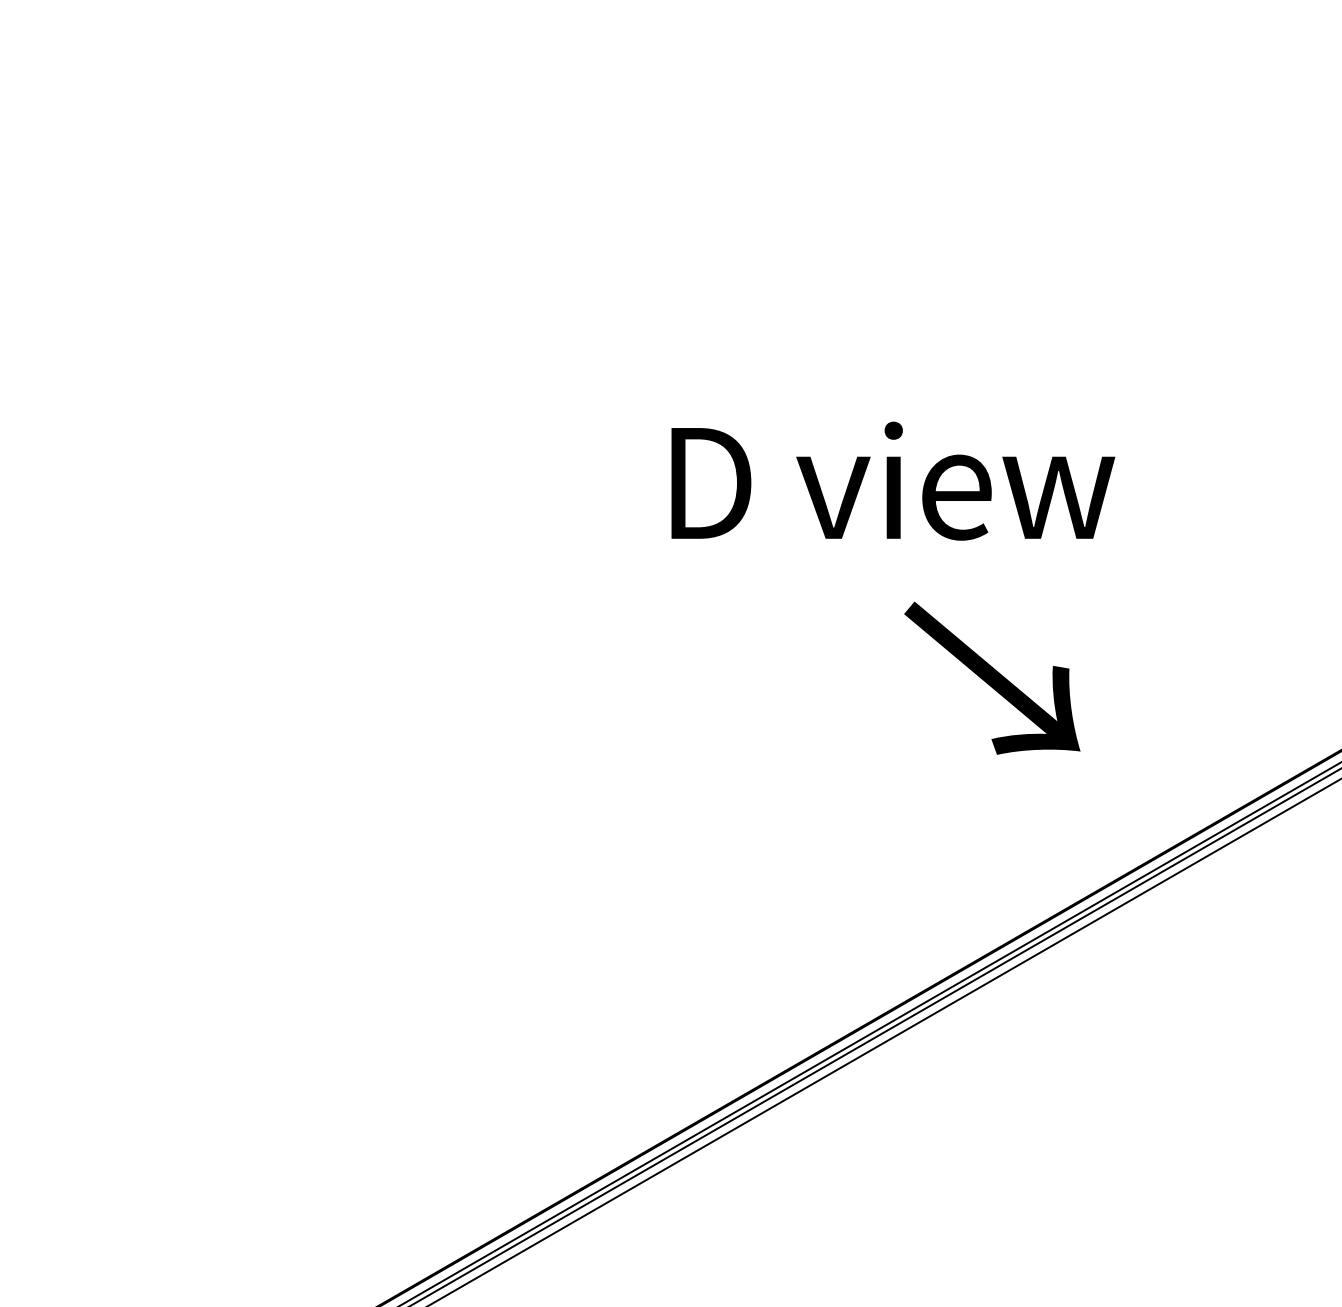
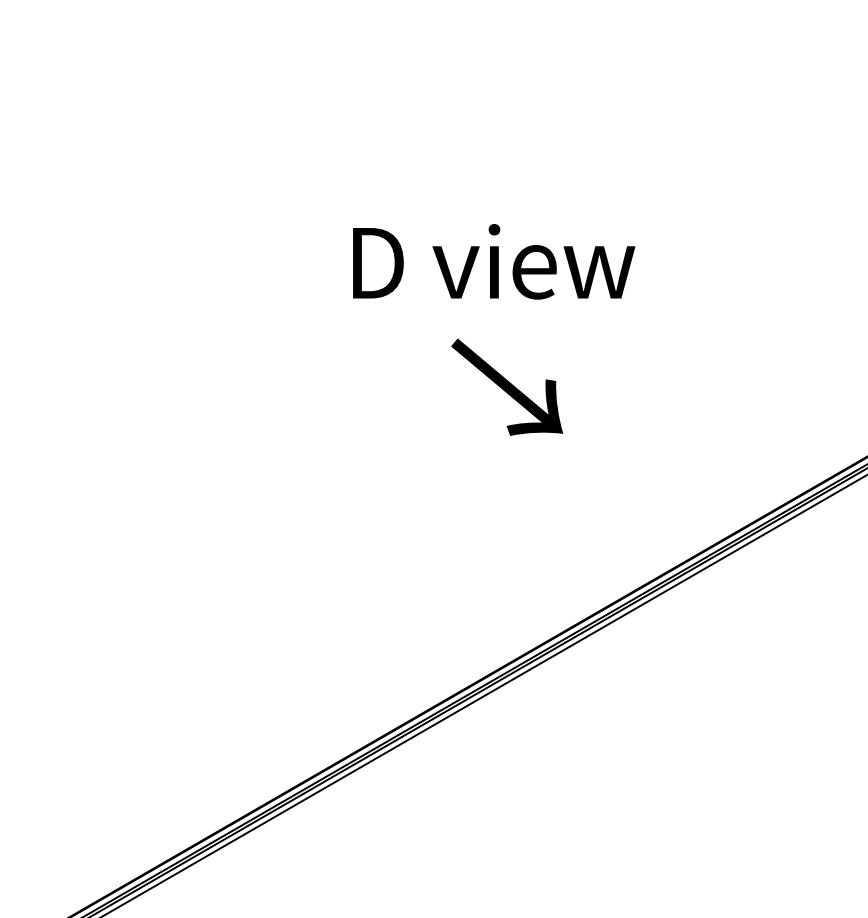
text: (893, 480) -> (494, 261), moved
text: (992, 677) -> (507, 386), moved

